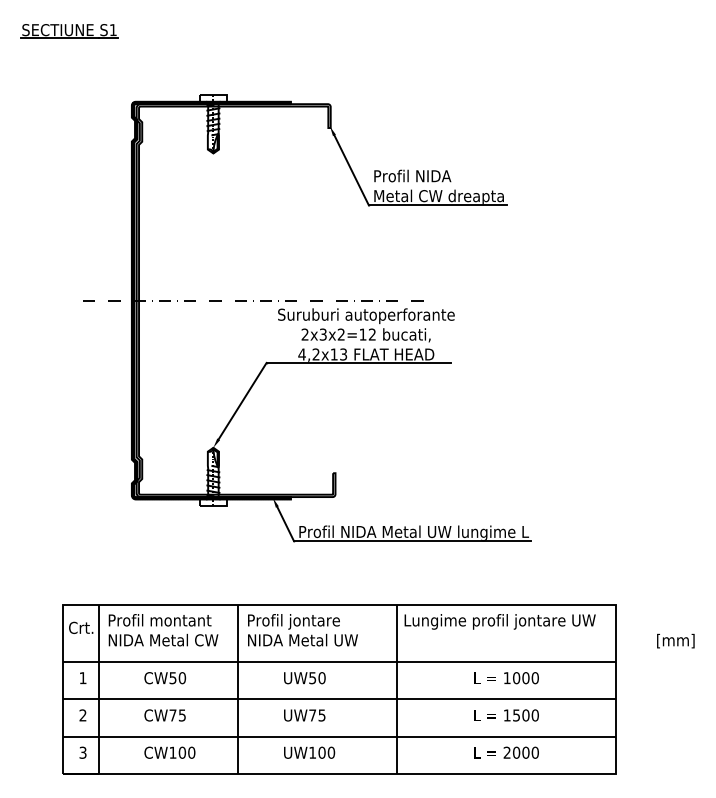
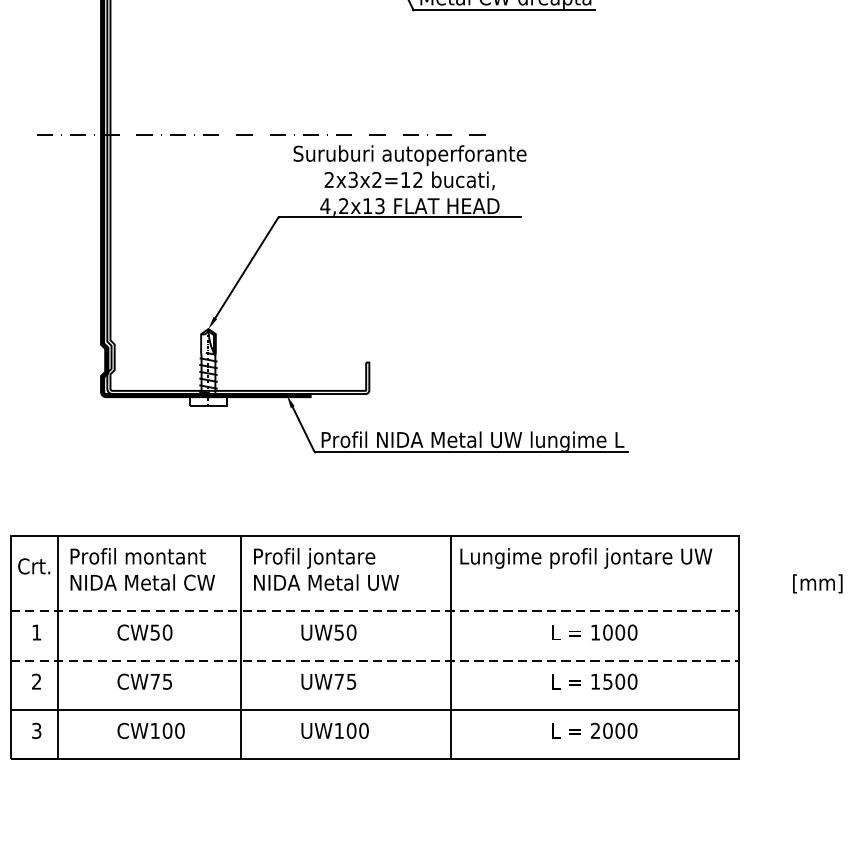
line: (340, 662) -> (375, 611), solid -> dashed
line: (340, 699) -> (375, 660), solid -> dashed

